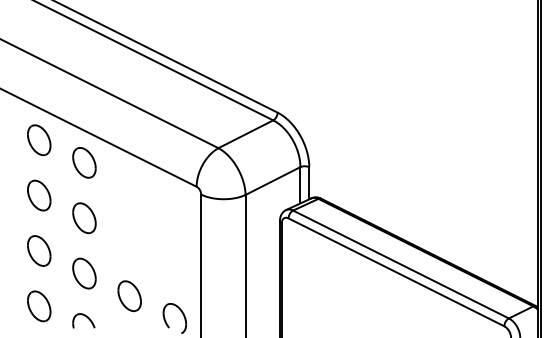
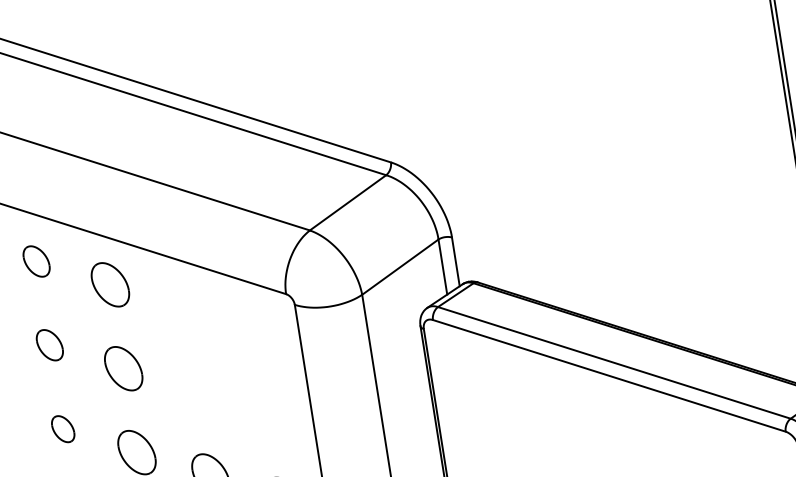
part: (39, 140) -> (36, 261), size x0.7
part: (39, 195) -> (50, 345), size x0.7
part: (39, 250) -> (63, 428), size x0.6

